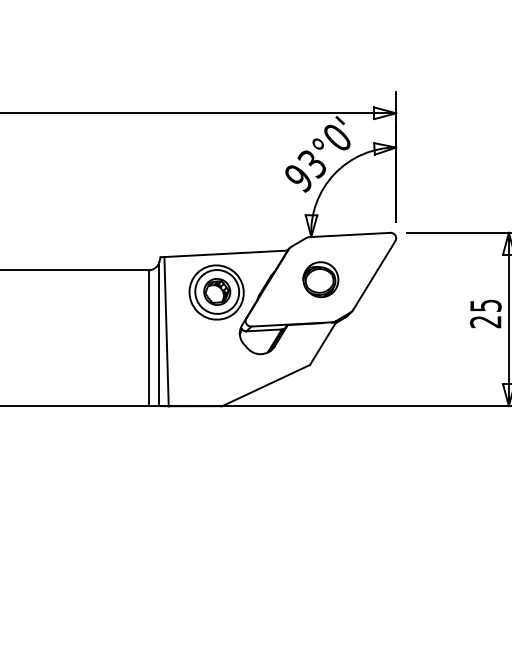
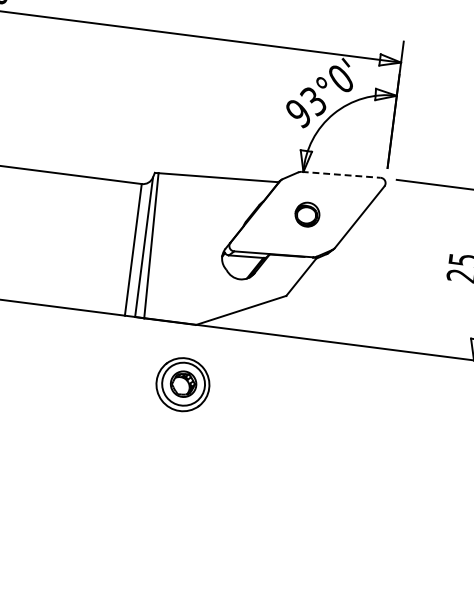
line: (350, 234) -> (341, 174), solid -> dashed
part: (320, 279) -> (307, 214), size x0.7
part: (216, 292) -> (182, 384), moved

